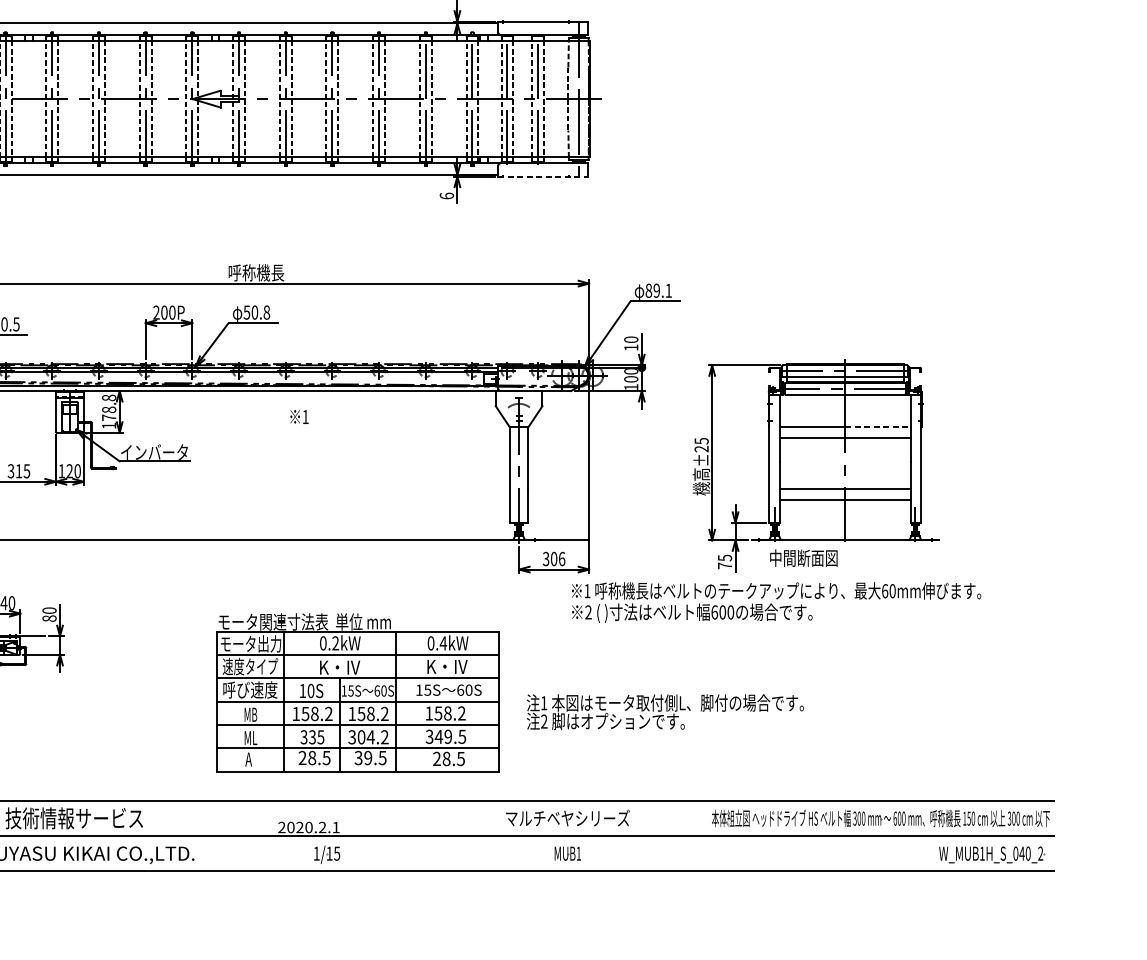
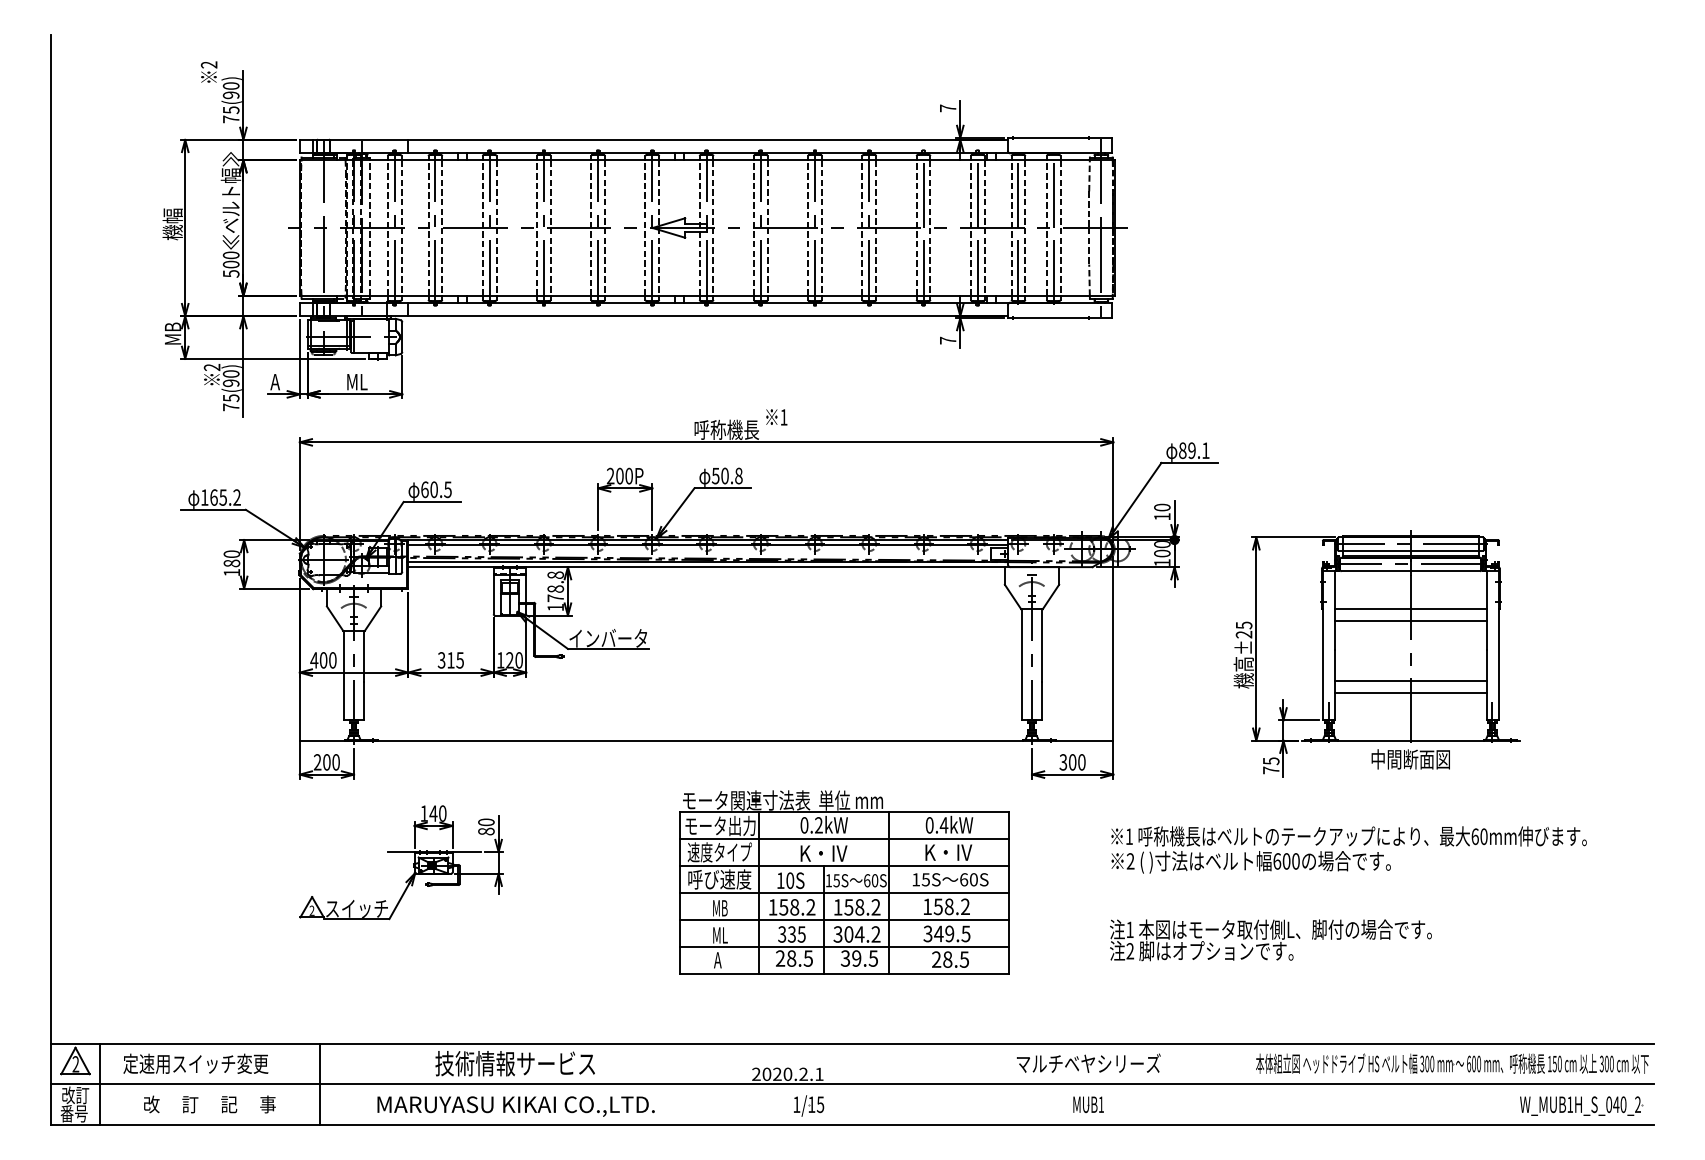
line: (543, 176) -> (1060, 318), dashed -> solid
text: (446, 195) -> (947, 340), 6 -> 7
text: (299, 417) -> (776, 417), moved
line: (877, 427) -> (1448, 609), dashed -> solid
text: (803, 558) -> (1410, 759), moved
text: (561, 559) -> (1081, 762), 306 -> 300
text: (776, 602) -> (1348, 849), moved
part: (357, 692) -> (844, 882), moved
text: (665, 712) -> (1270, 940), moved

